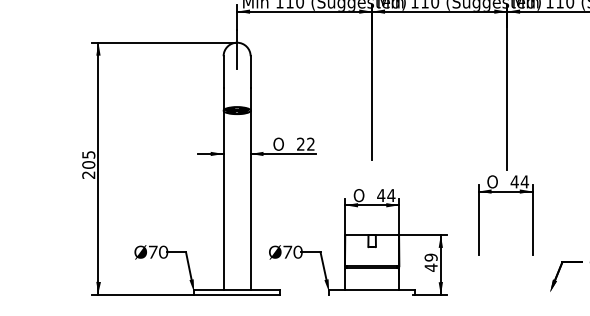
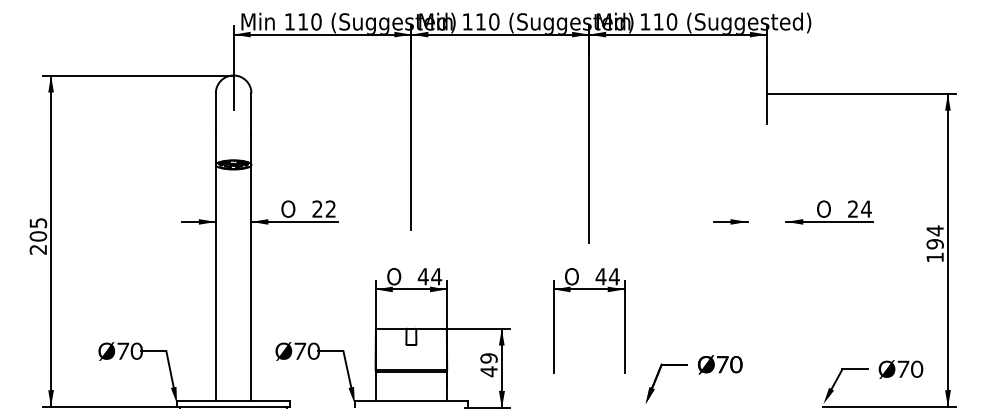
part: (505, 191) -> (589, 289), moved

